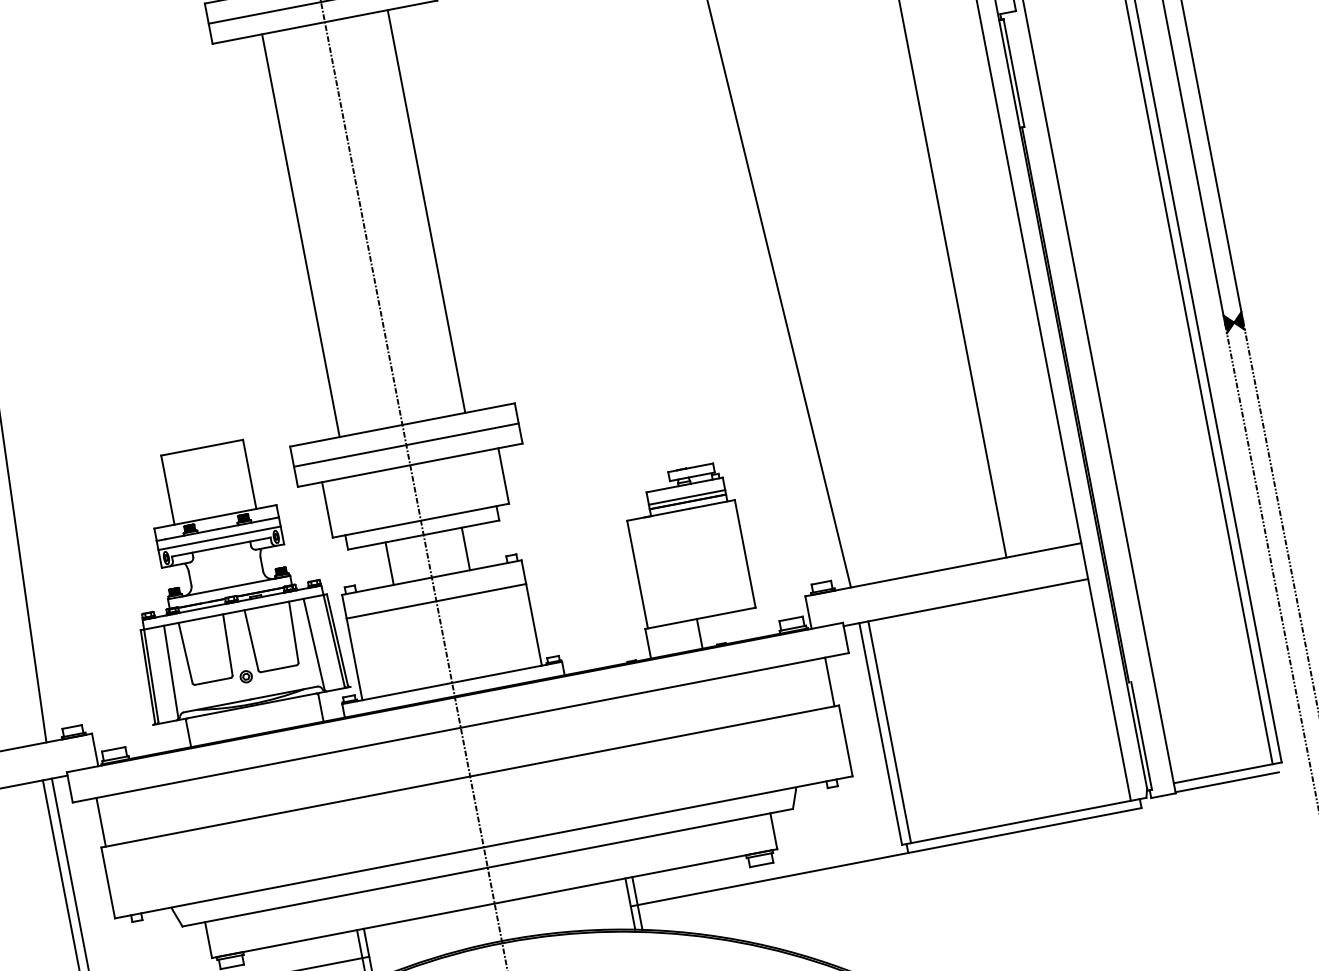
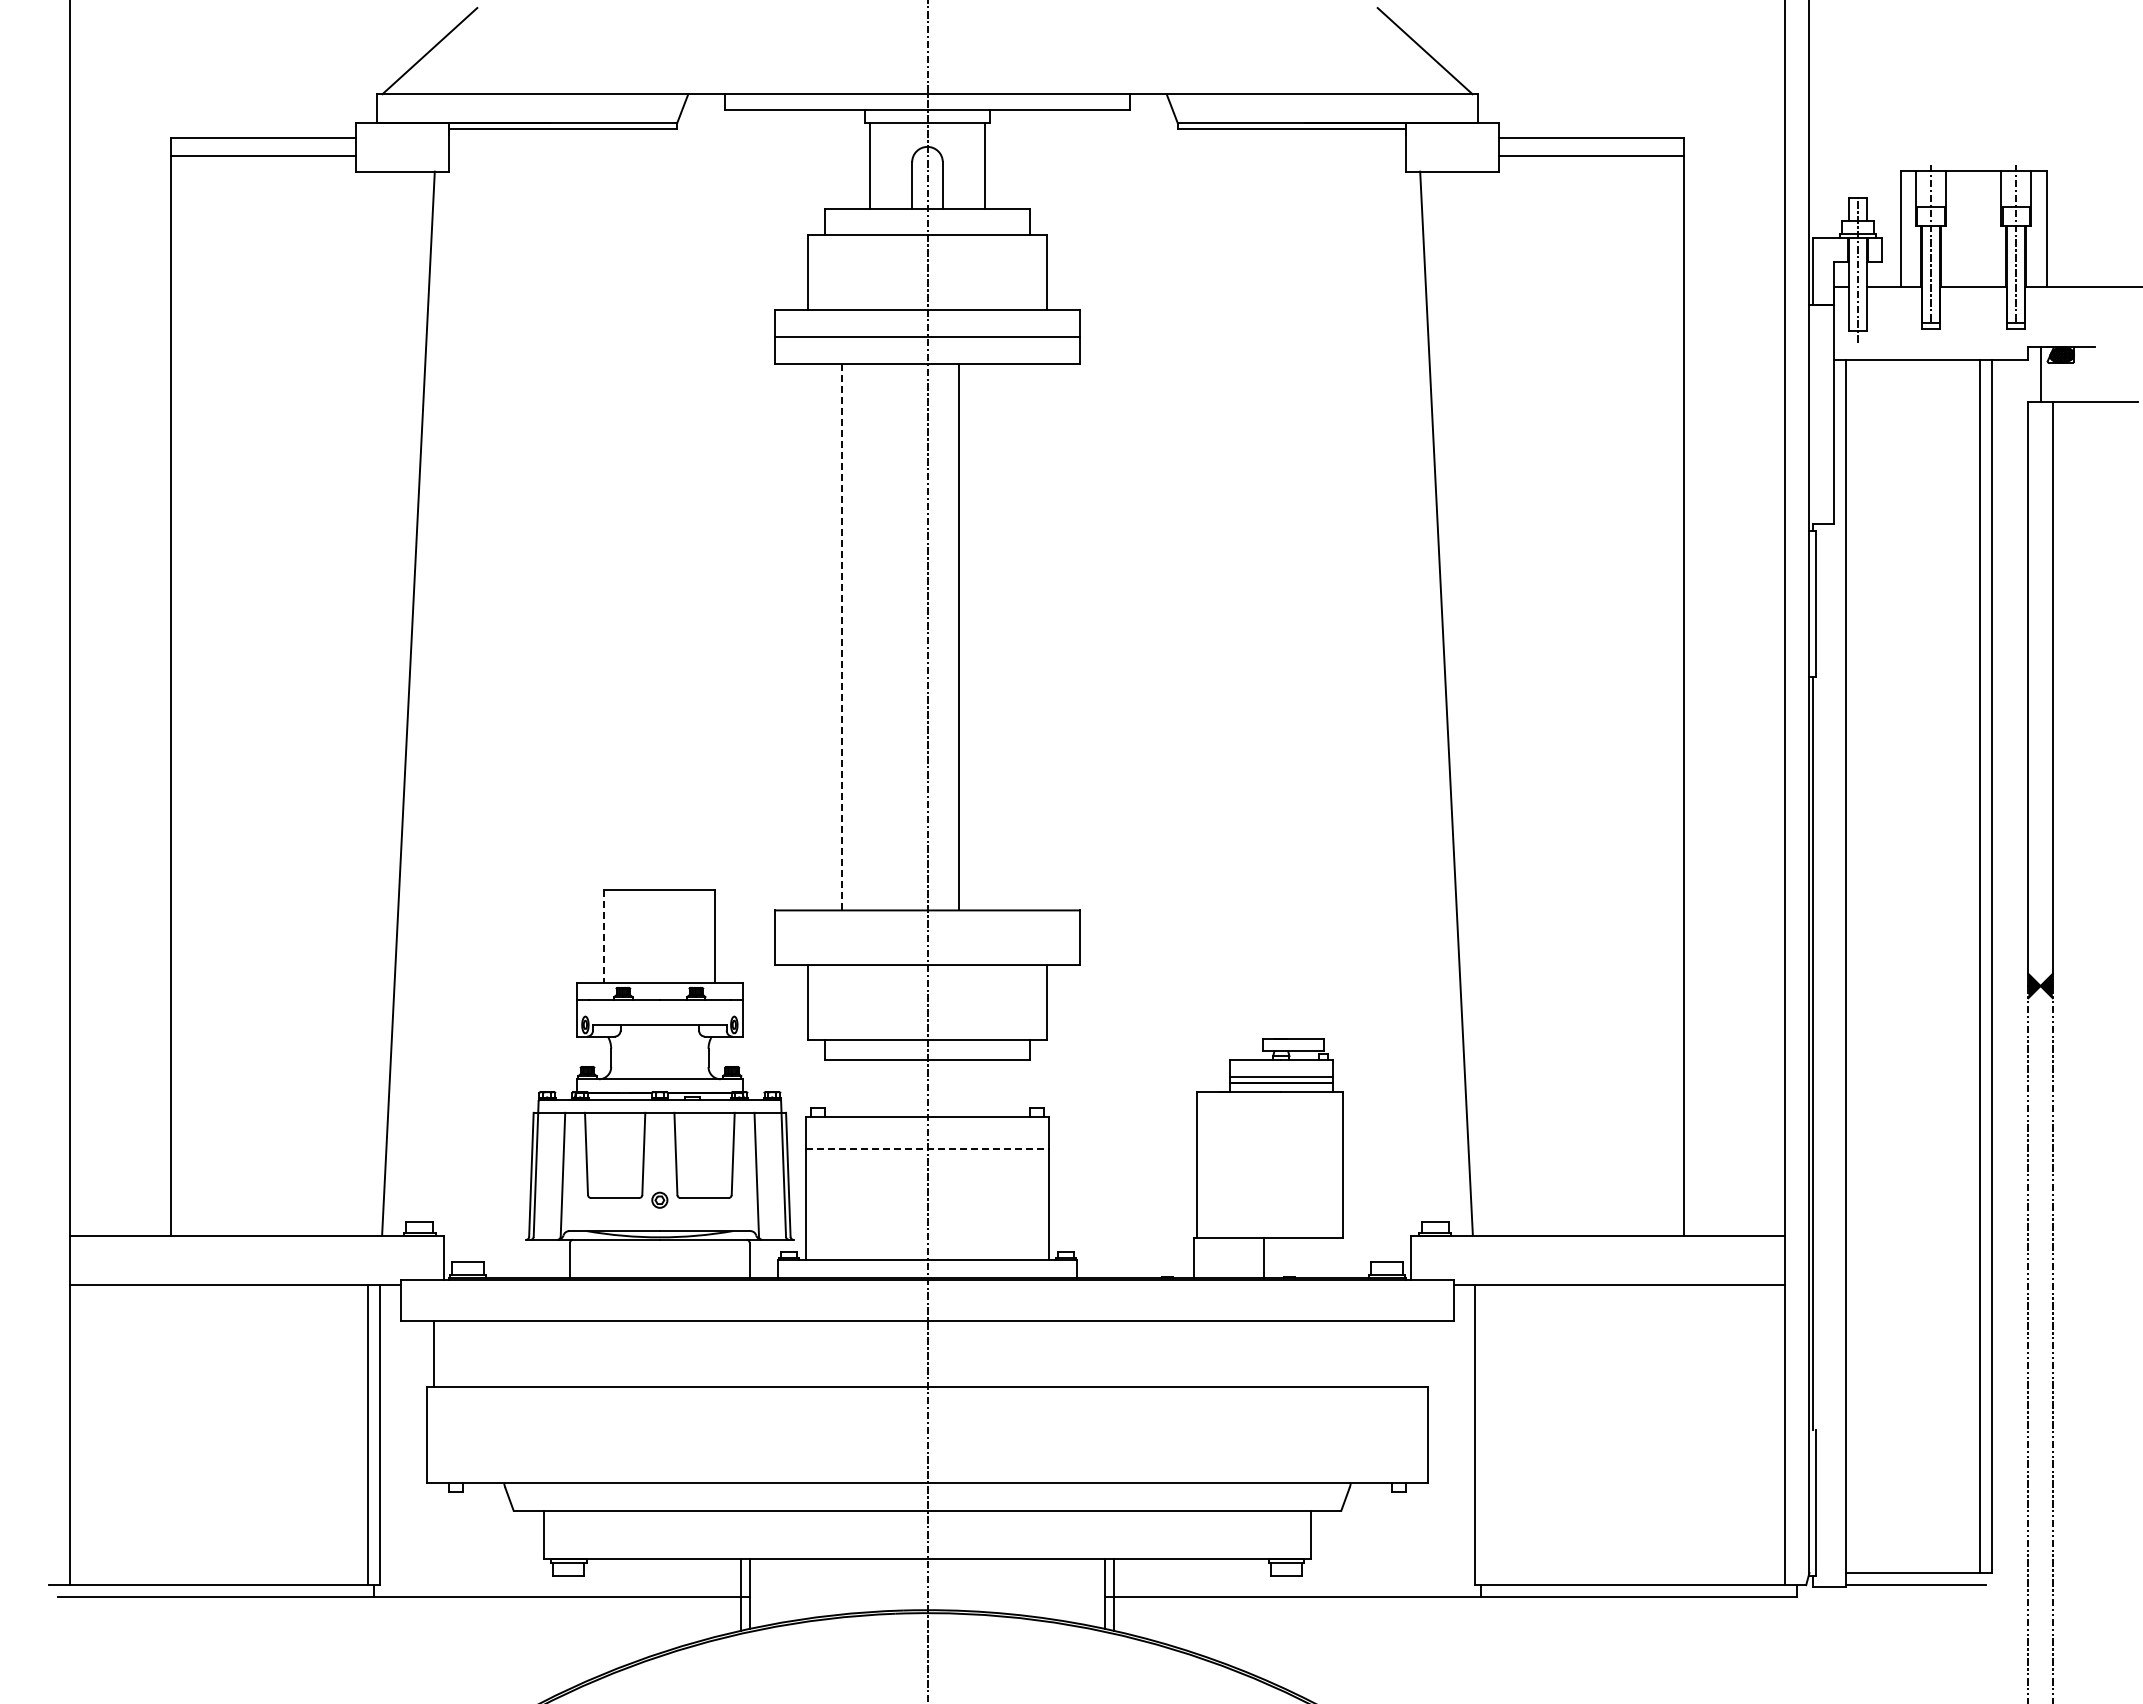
line: (426, 211) -> (958, 637), moved
line: (300, 235) -> (842, 636), solid -> dashed
line: (406, 444) -> (927, 937), removed
line: (167, 490) -> (604, 936), solid -> dashed
line: (219, 538) -> (659, 1012), removed
line: (466, 548) -> (979, 1088), removed
line: (389, 563) -> (875, 1088), removed
line: (436, 601) -> (927, 1149), solid -> dashed
line: (829, 682) -> (1421, 1354), removed
line: (889, 731) -> (1487, 1434), removed

